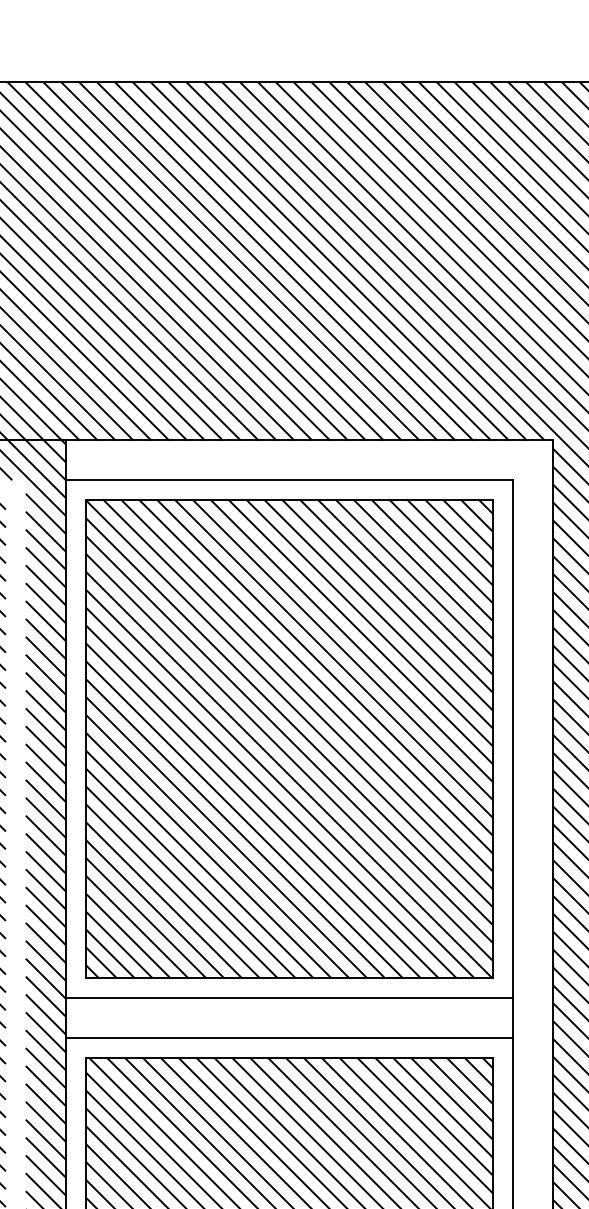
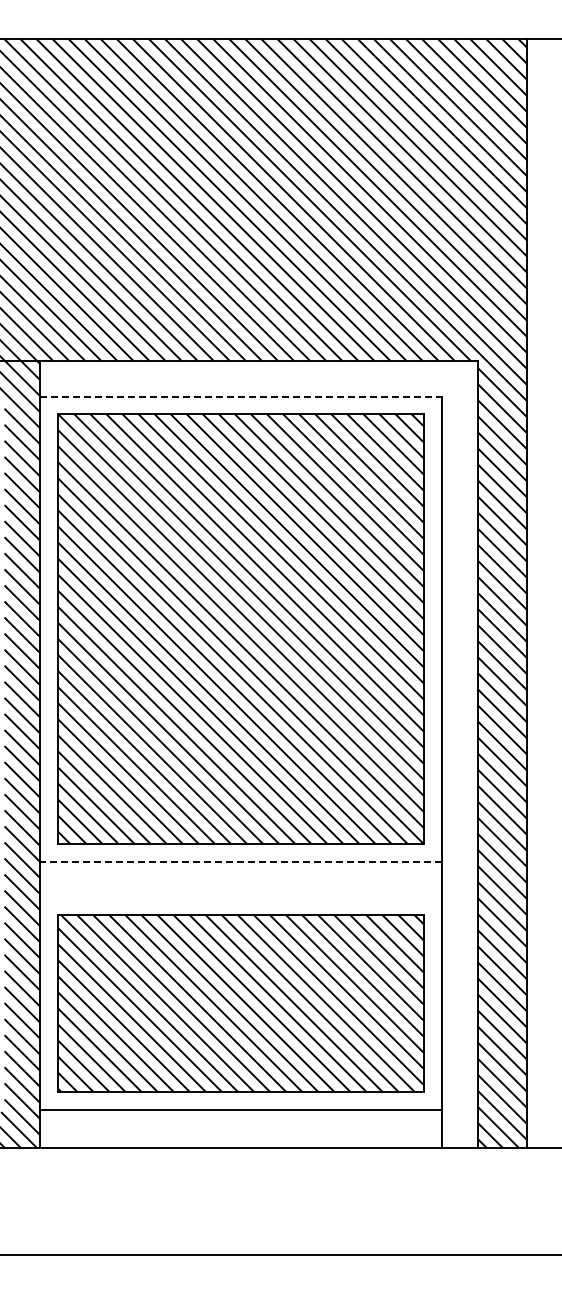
line: (289, 480) -> (241, 396), solid -> dashed
line: (289, 997) -> (241, 861), solid -> dashed
line: (288, 1037) -> (240, 897), removed

